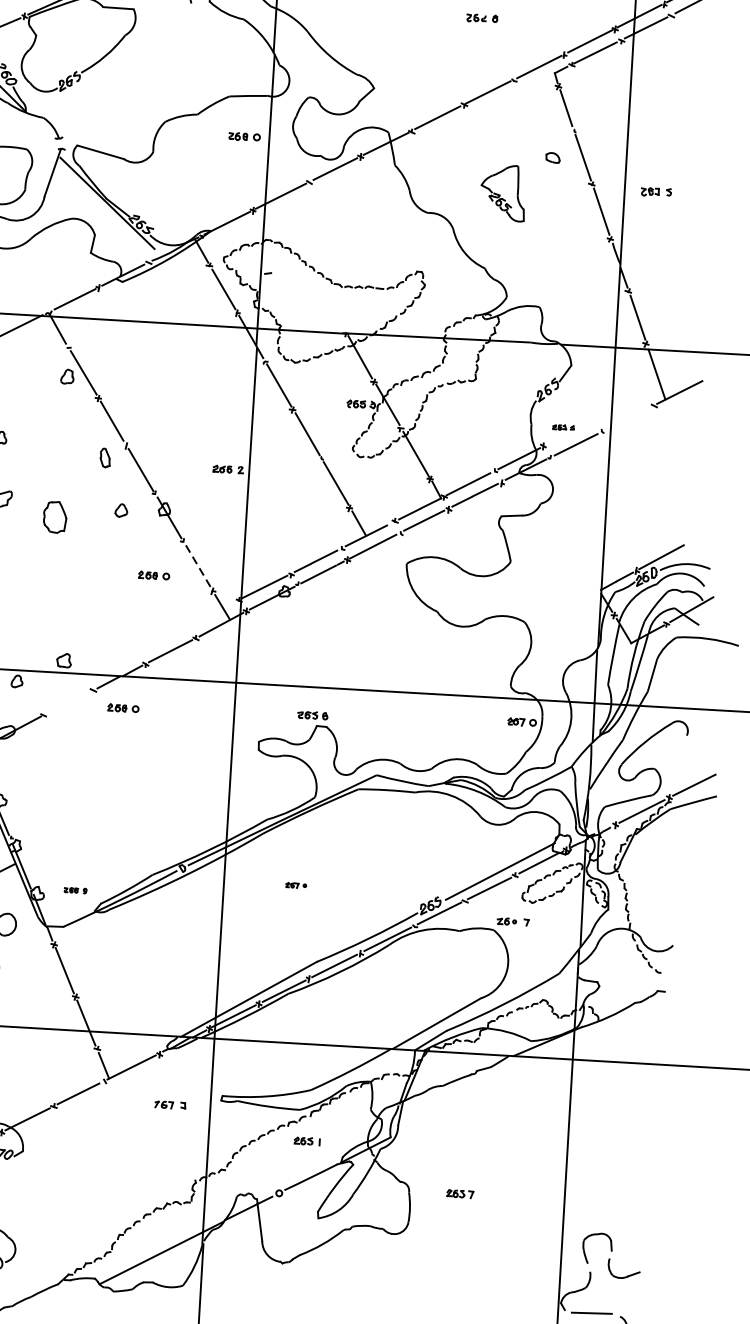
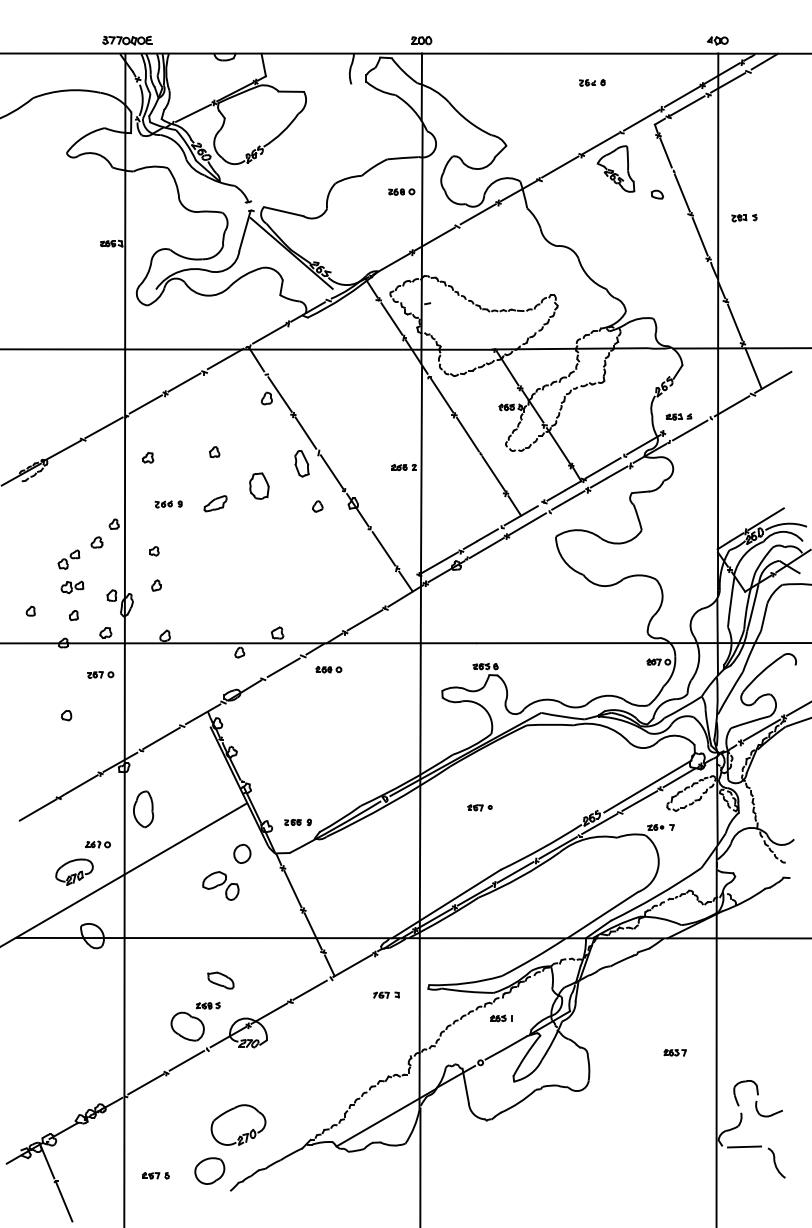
part: (502, 192) -> (615, 168), moved
line: (627, 418) -> (731, 406), added
part: (563, 427) -> (678, 416), size x1.43
part: (104, 457) -> (301, 463), size x1.67
part: (55, 516) -> (259, 485), moved
line: (198, 567) -> (384, 549), dashed -> solid
part: (153, 575) -> (347, 558), removed
line: (68, 702) -> (283, 667), added
part: (295, 885) -> (479, 807), size x1.43
part: (74, 890) -> (297, 822), size x1.43
part: (459, 1193) -> (674, 1052), moved

